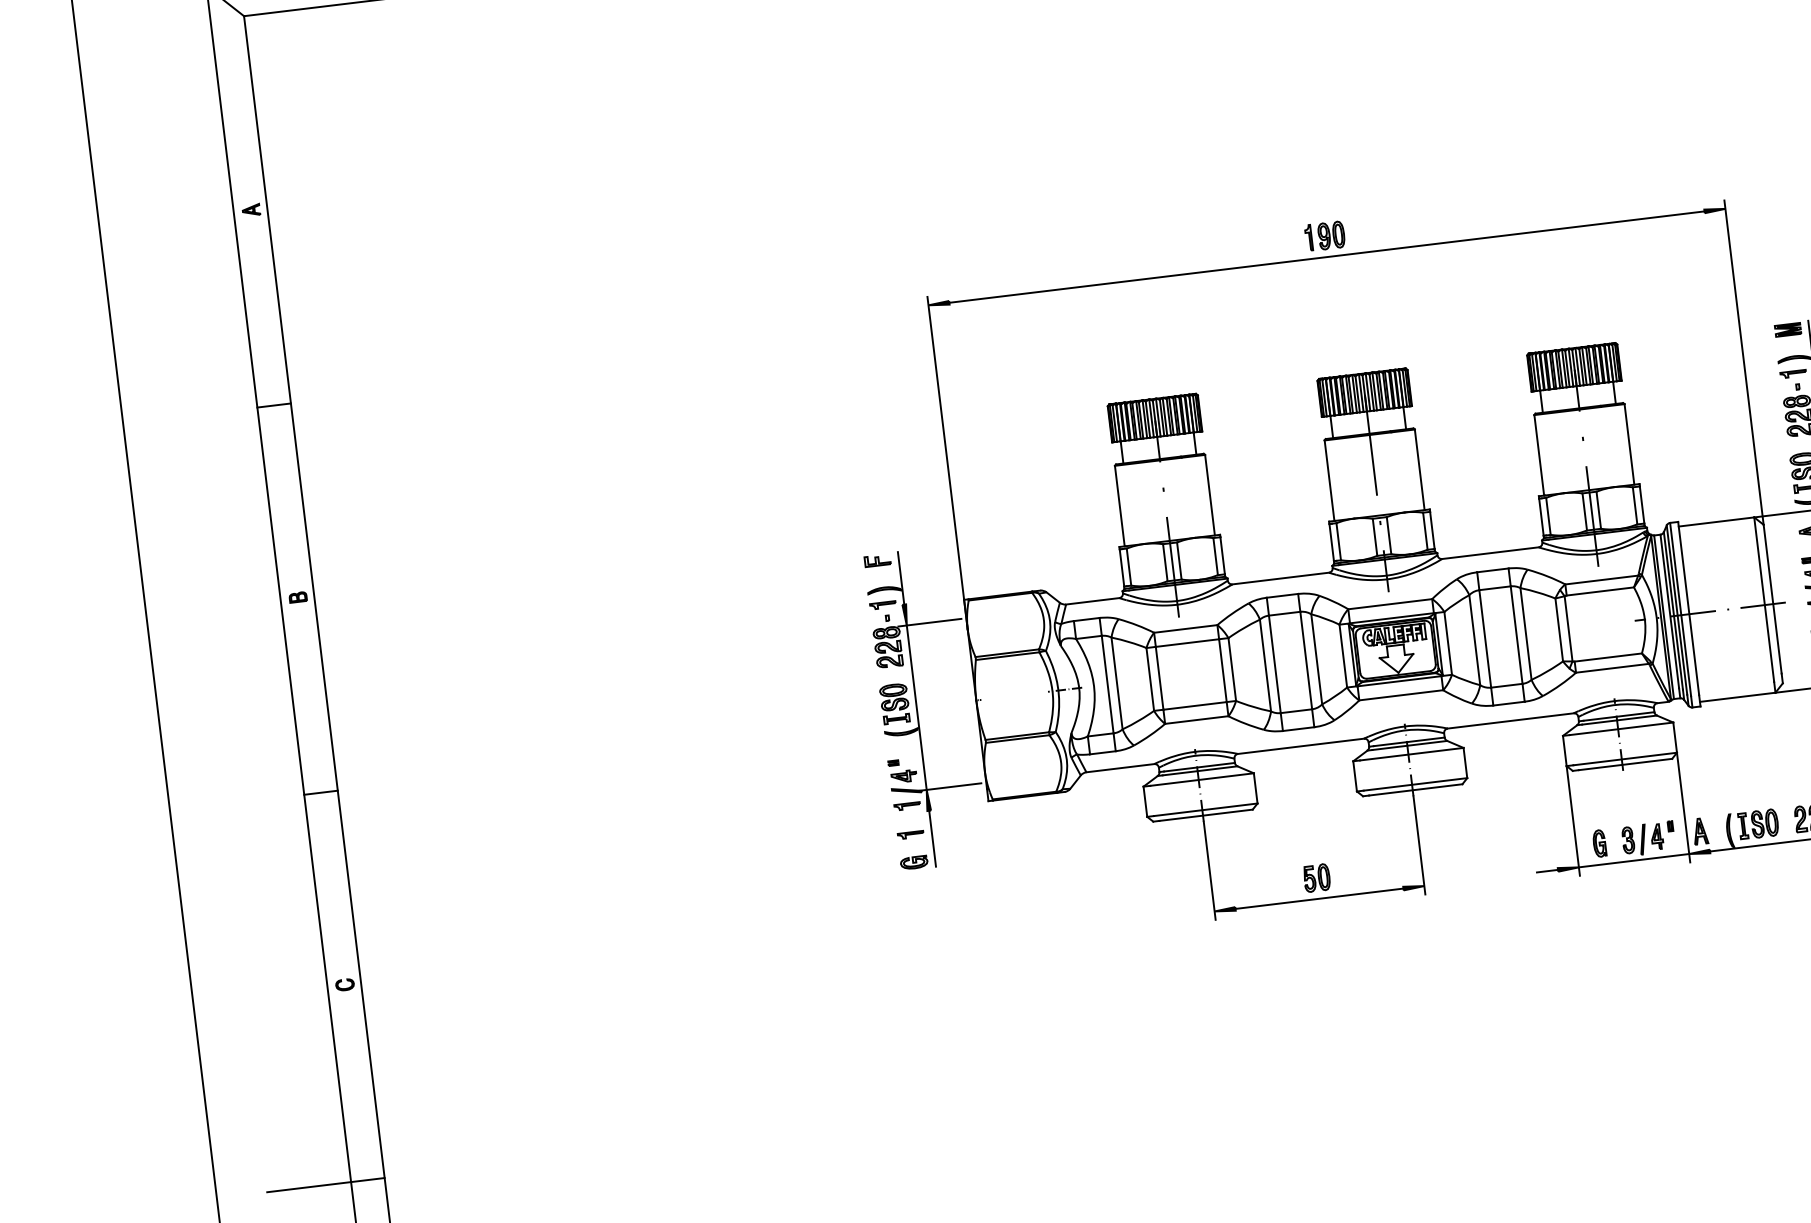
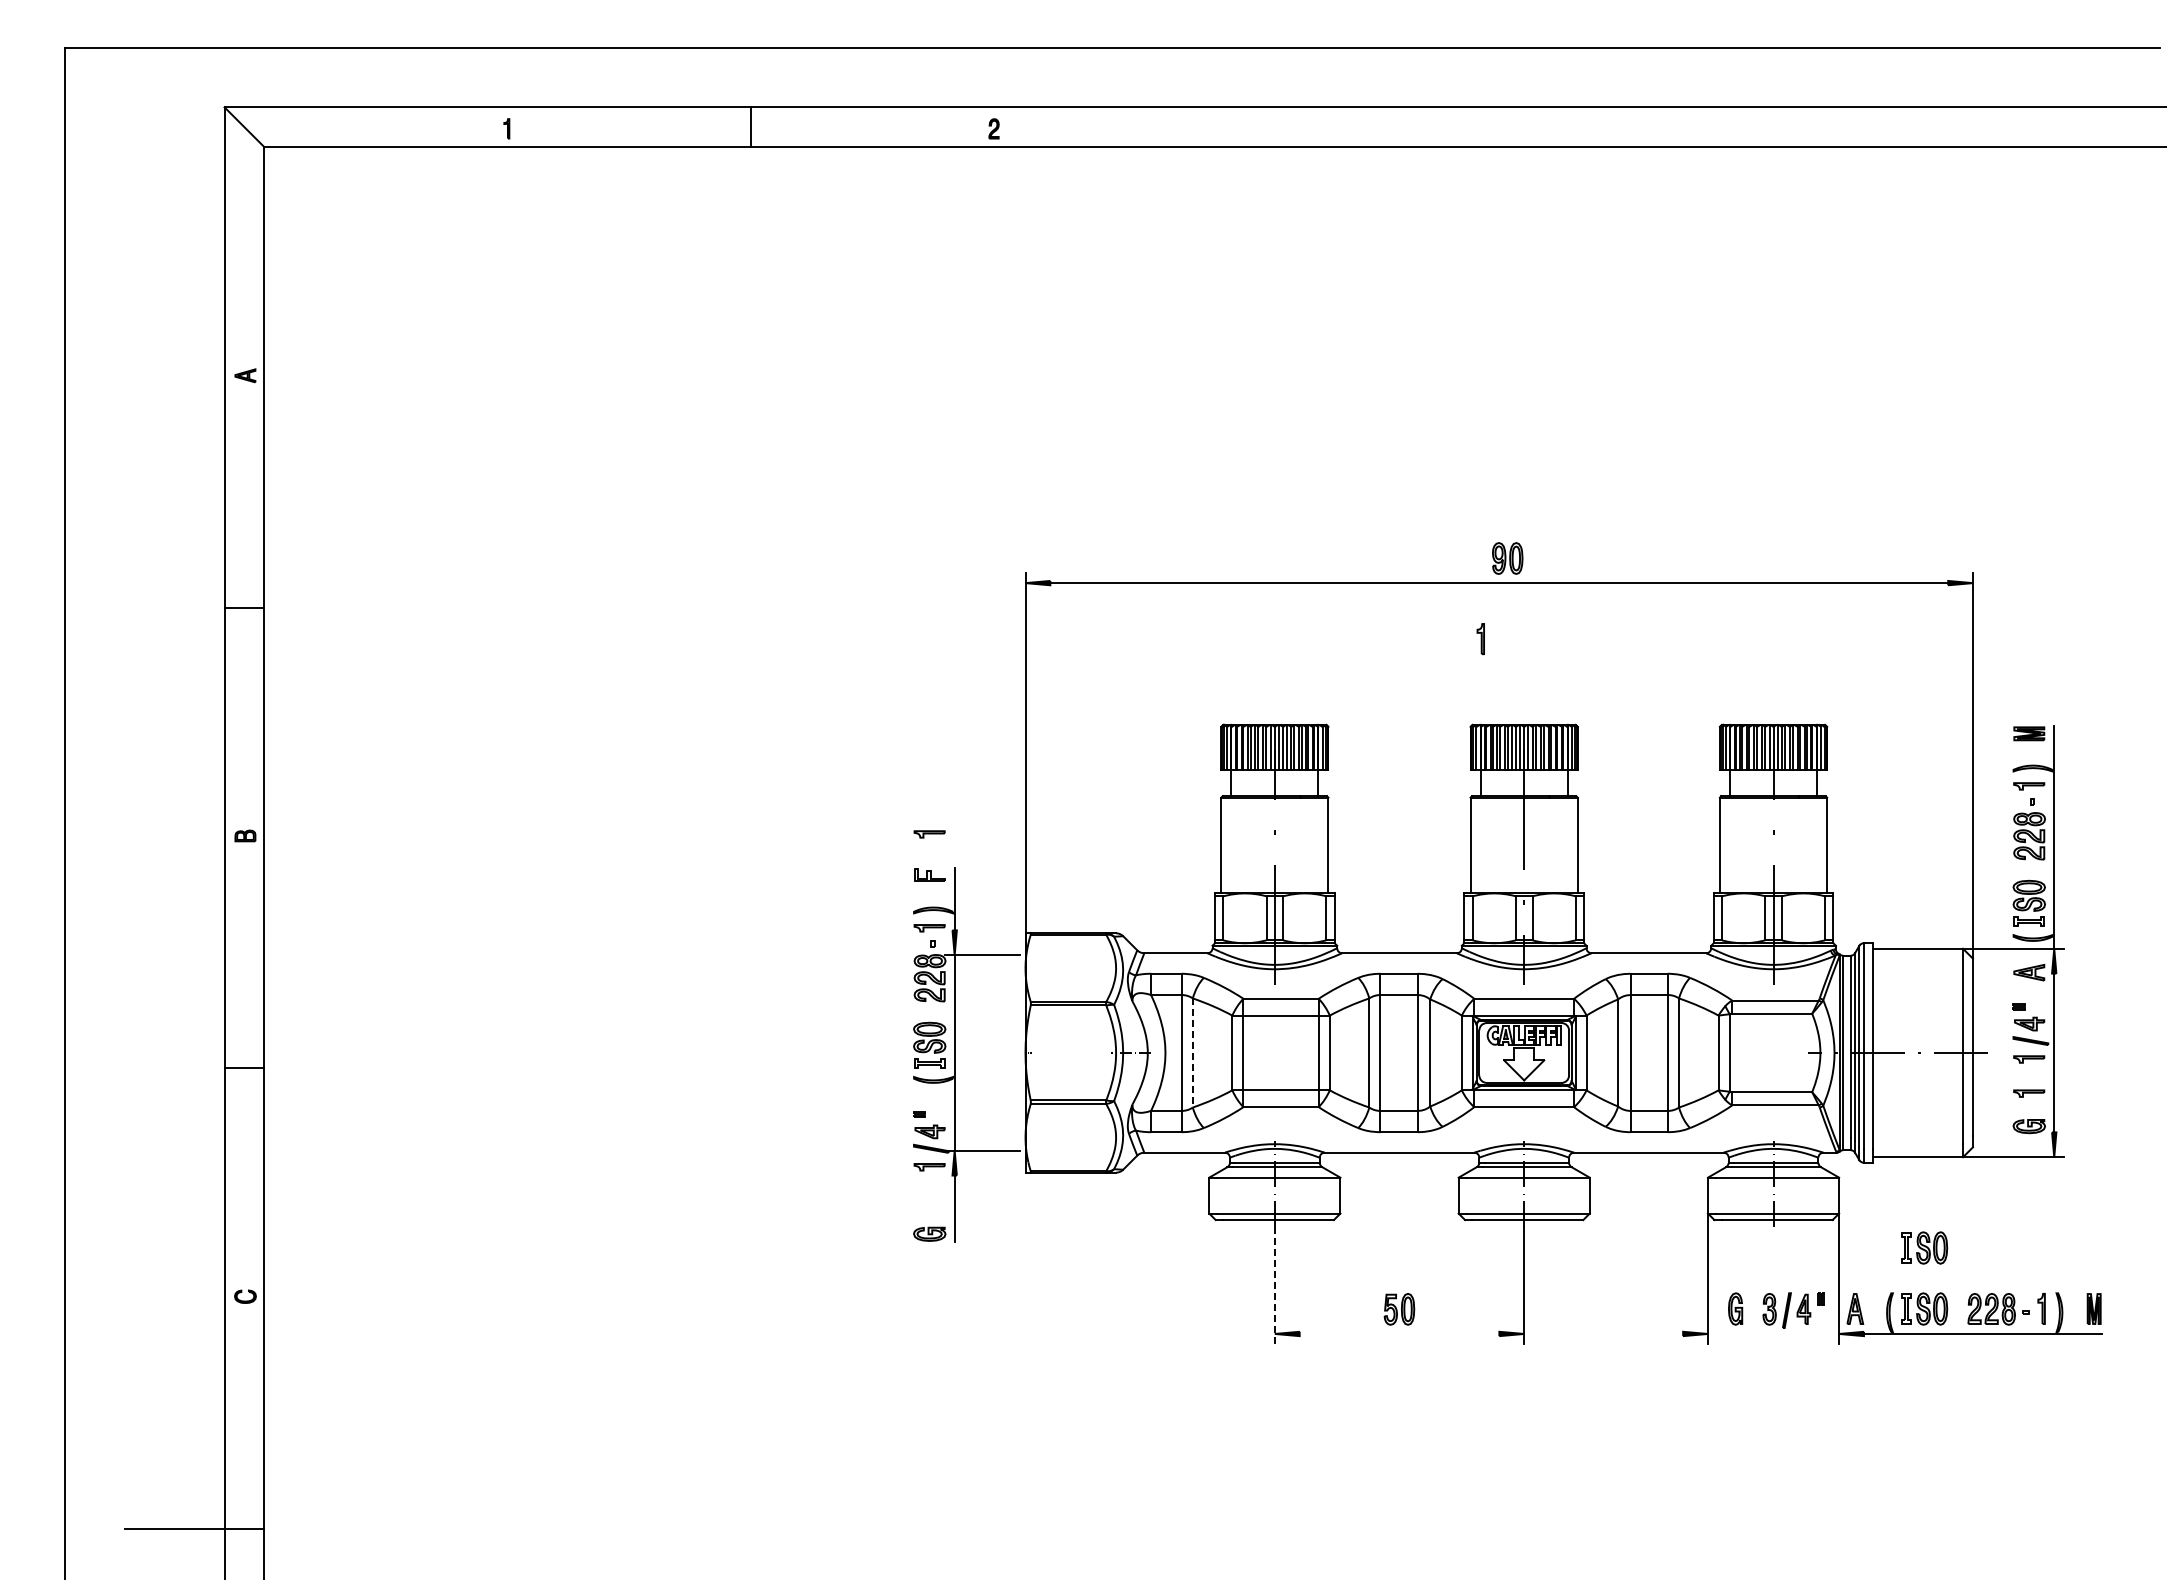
part: (1308, 237) -> (1480, 638), moved
line: (1116, 683) -> (1192, 1052), solid -> dashed
part: (1752, 772) -> (1924, 1247), added
part: (910, 835) -> (929, 834), moved
line: (1633, 860) -> (1773, 1333), removed
line: (1547, 870) -> (1670, 1333), removed
line: (1209, 871) -> (1274, 1286), solid -> dashed
line: (1319, 898) -> (1399, 1333), removed

